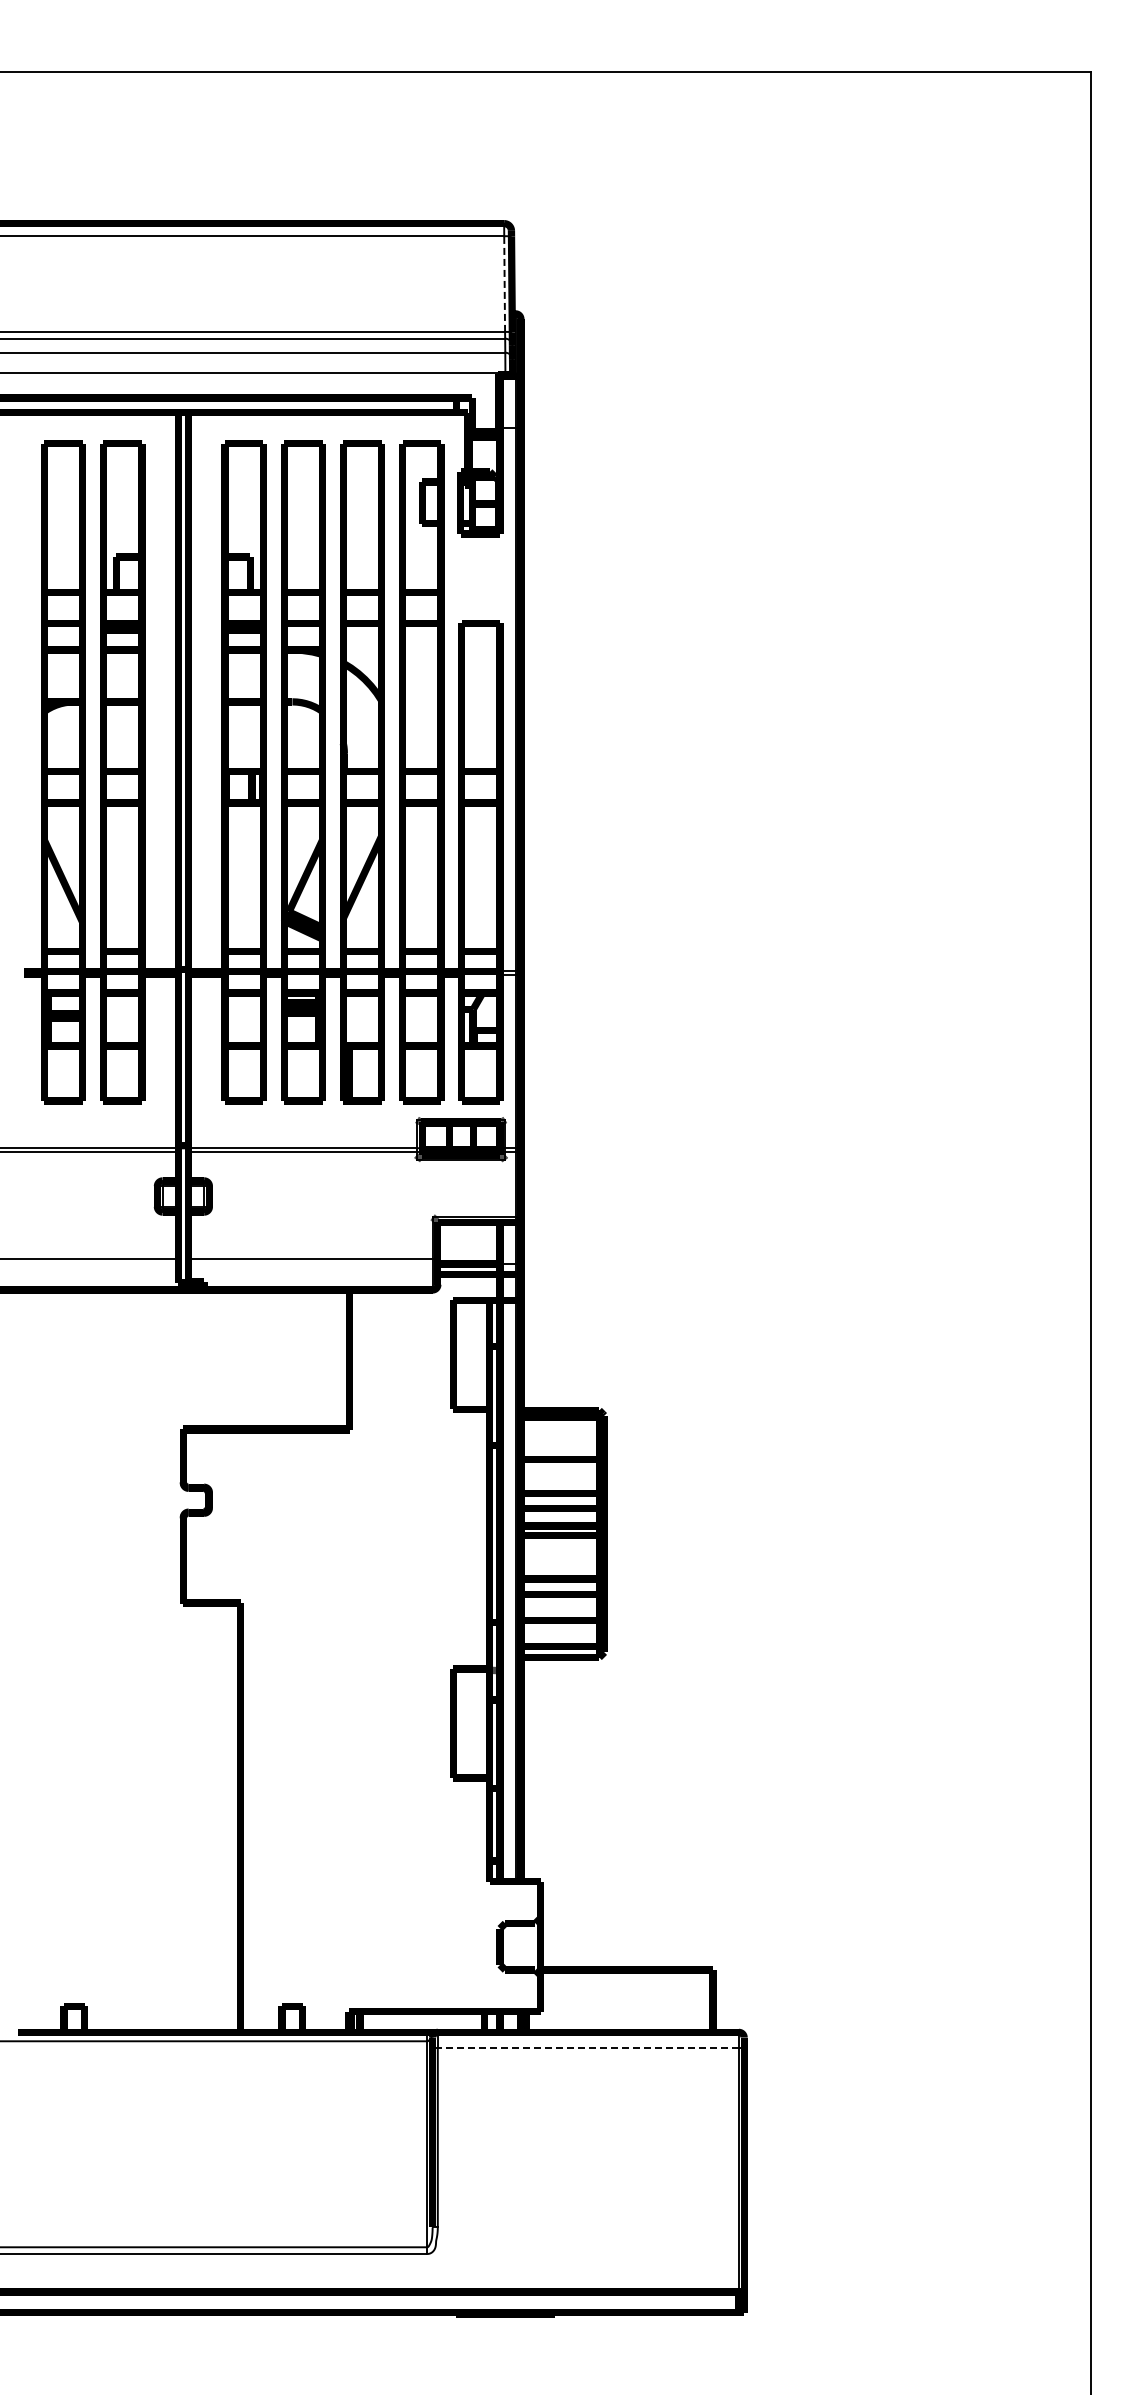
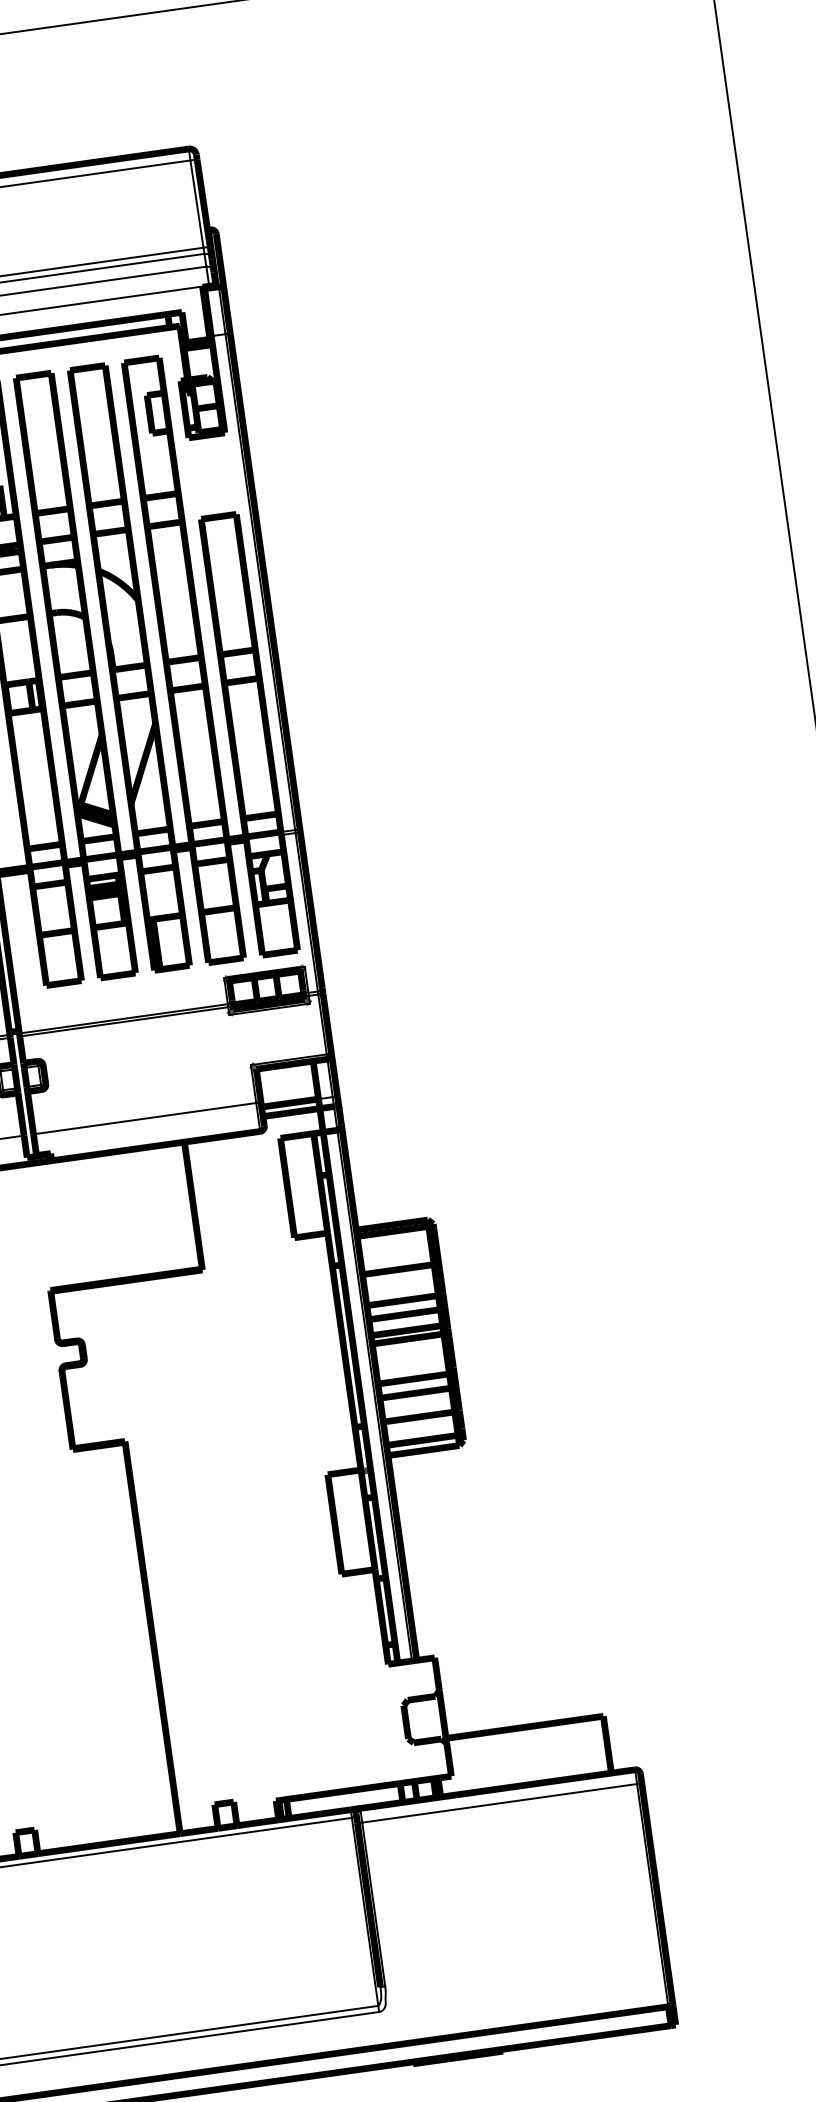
line: (504, 284) -> (196, 204), dashed -> solid
line: (588, 2047) -> (499, 1802), dashed -> solid

